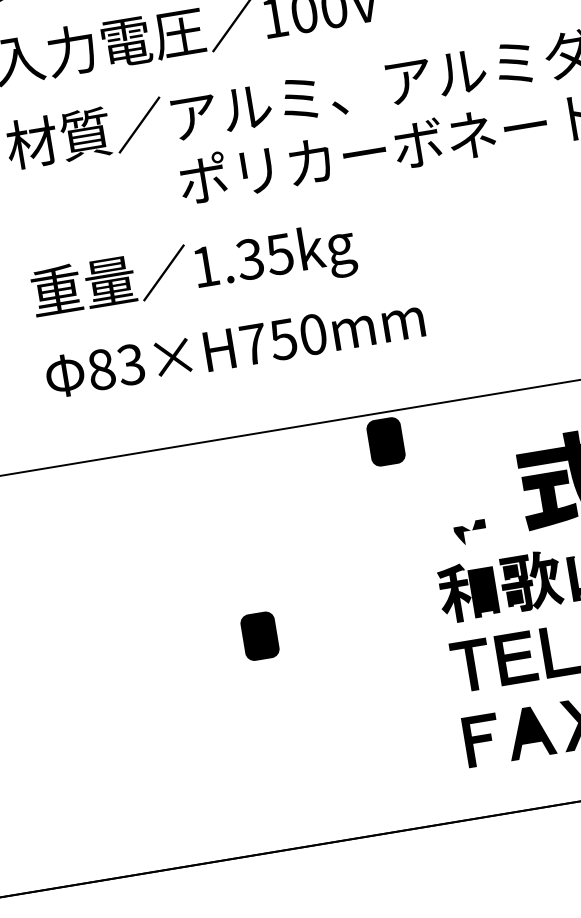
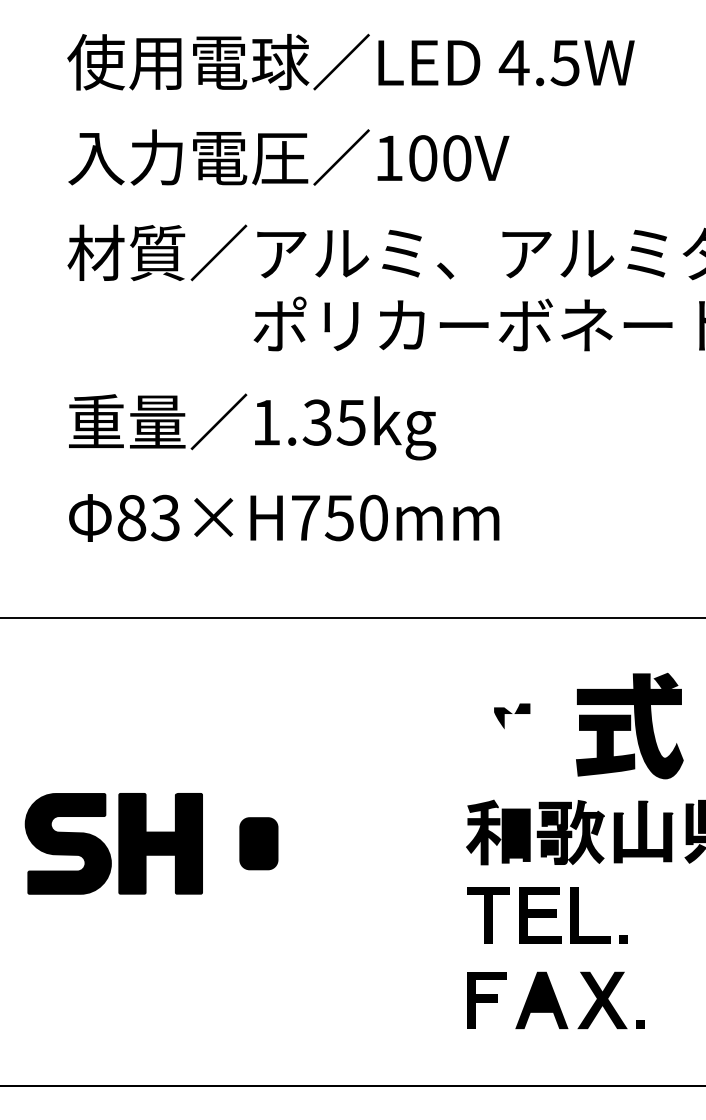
part: (385, 441) -> (434, 650), removed
part: (470, 532) -> (512, 716), moved
fill: (173, 650) -> (160, 843), added
fill: (92, 663) -> (67, 843), added

